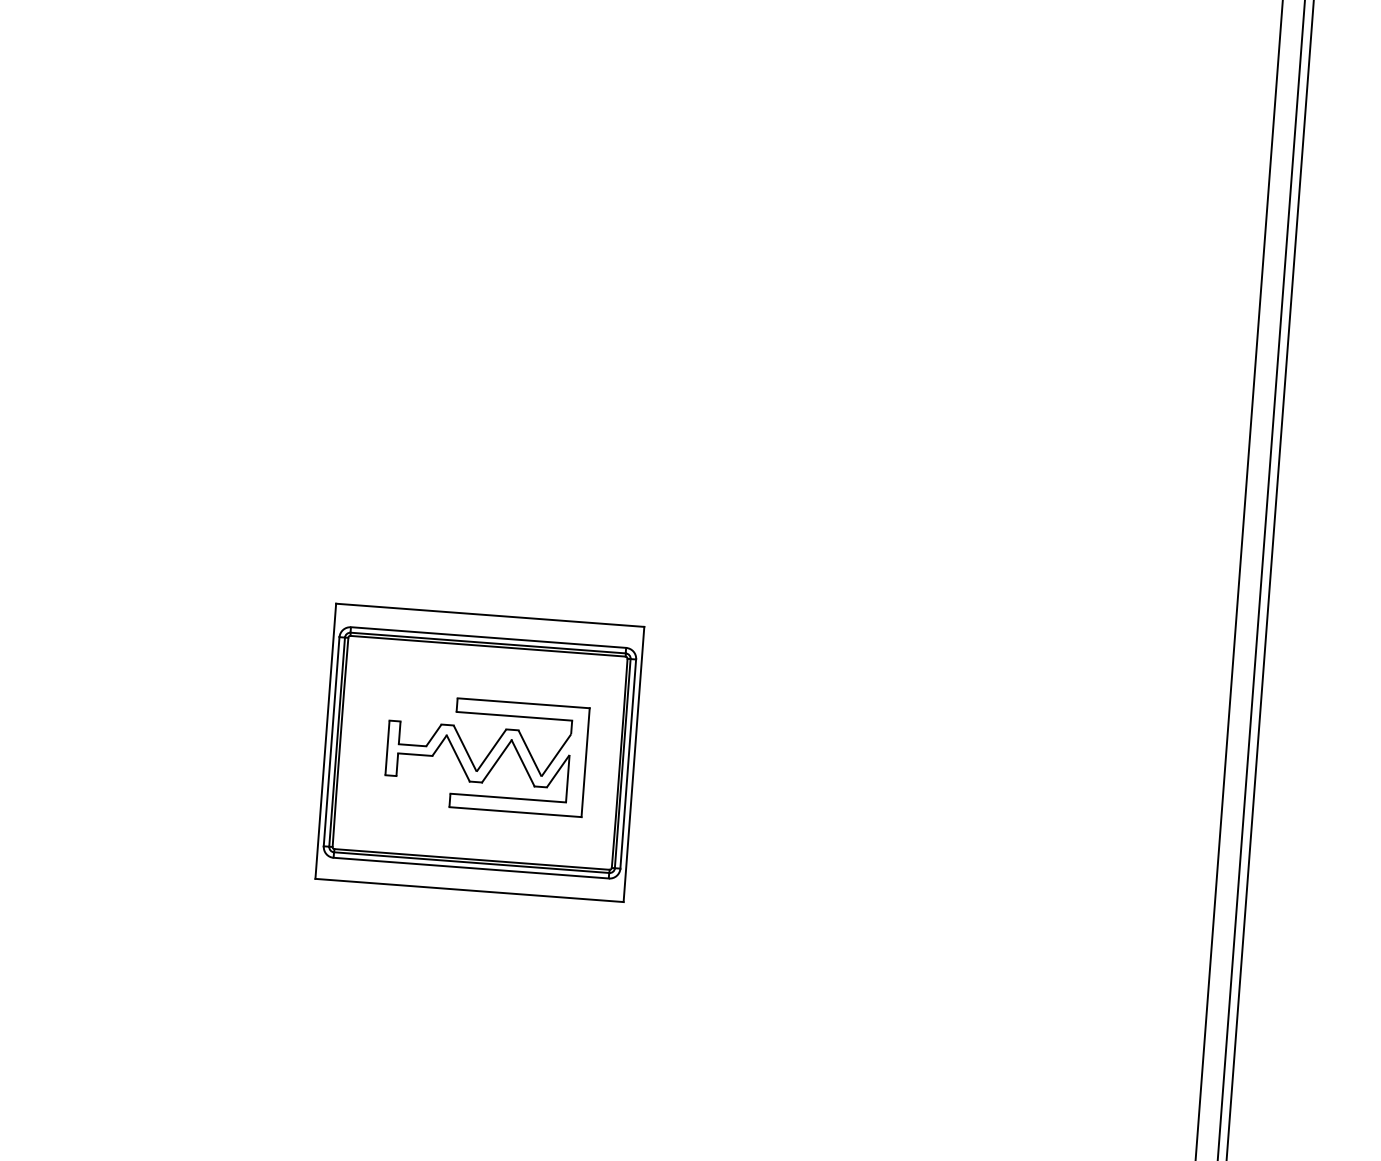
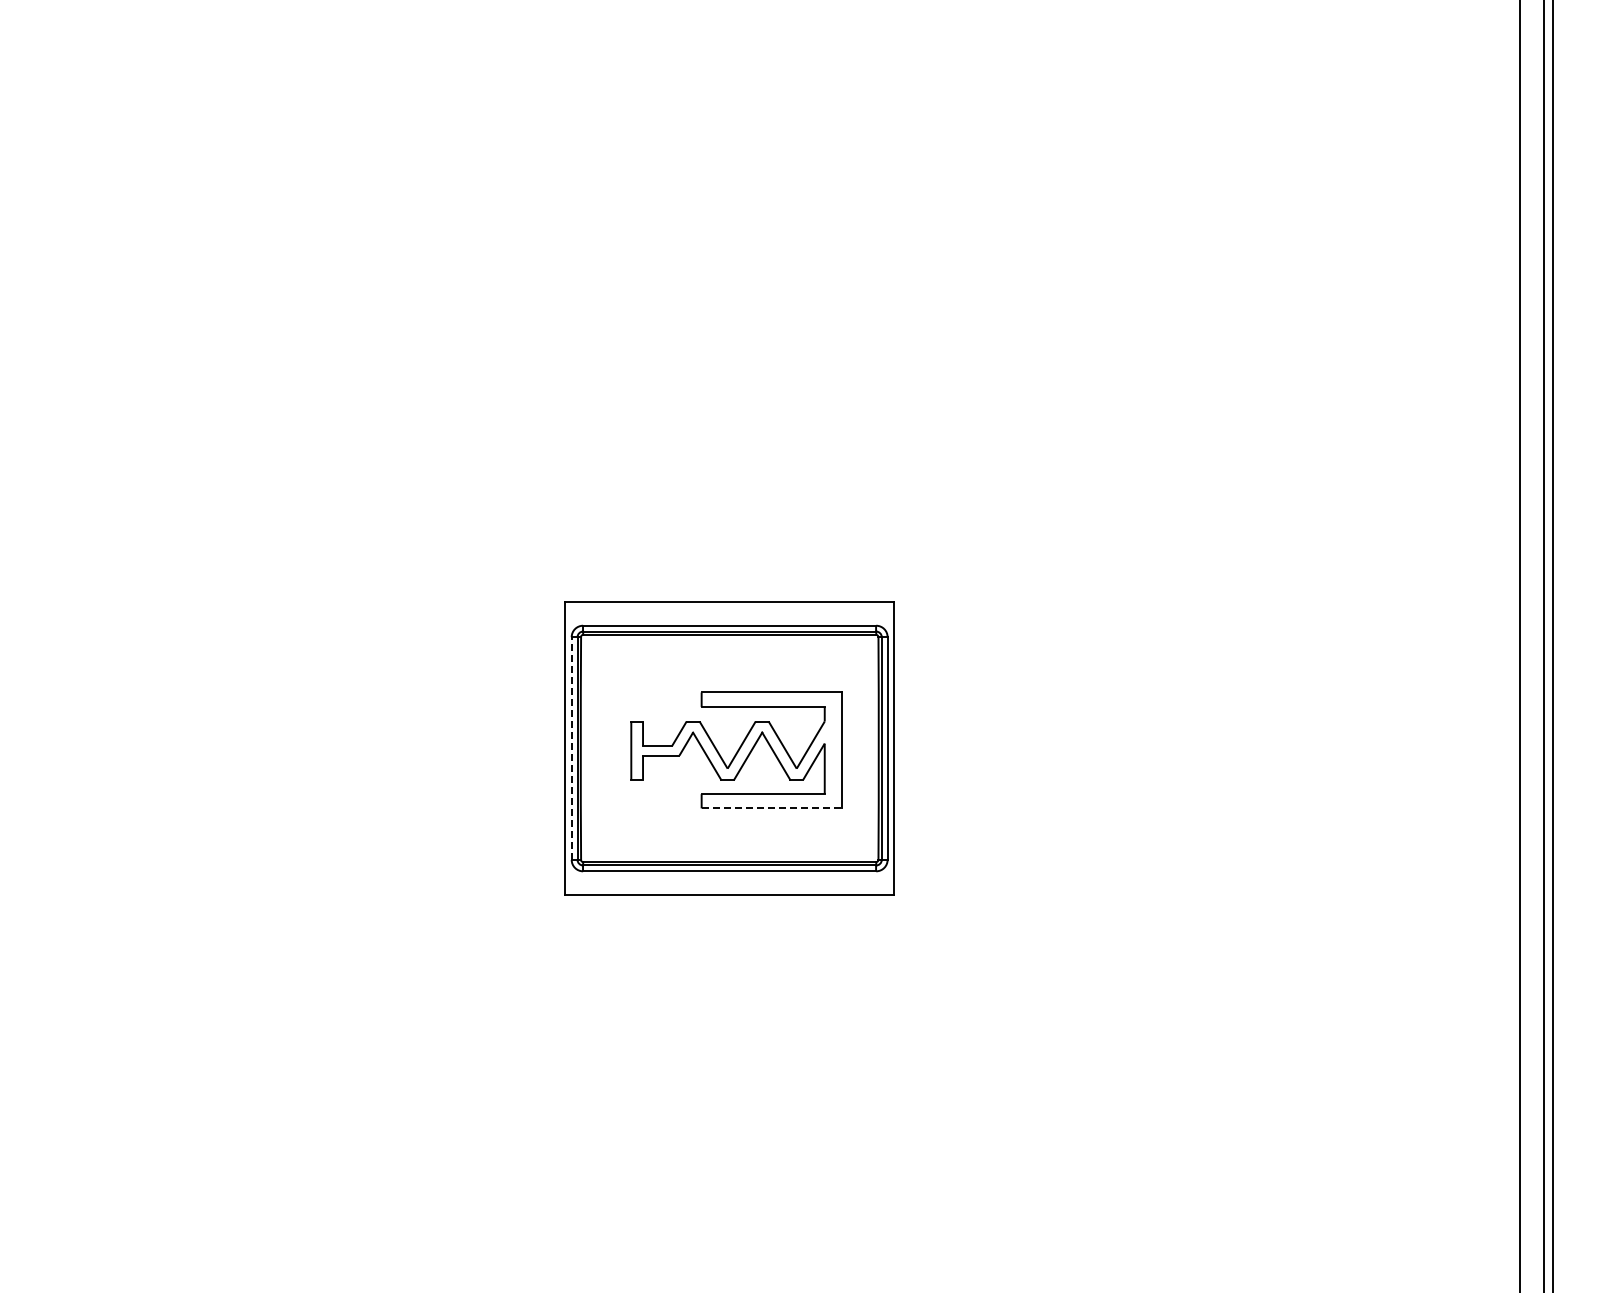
line: (331, 741) -> (571, 748), solid -> dashed
line: (515, 812) -> (772, 808), solid -> dashed

